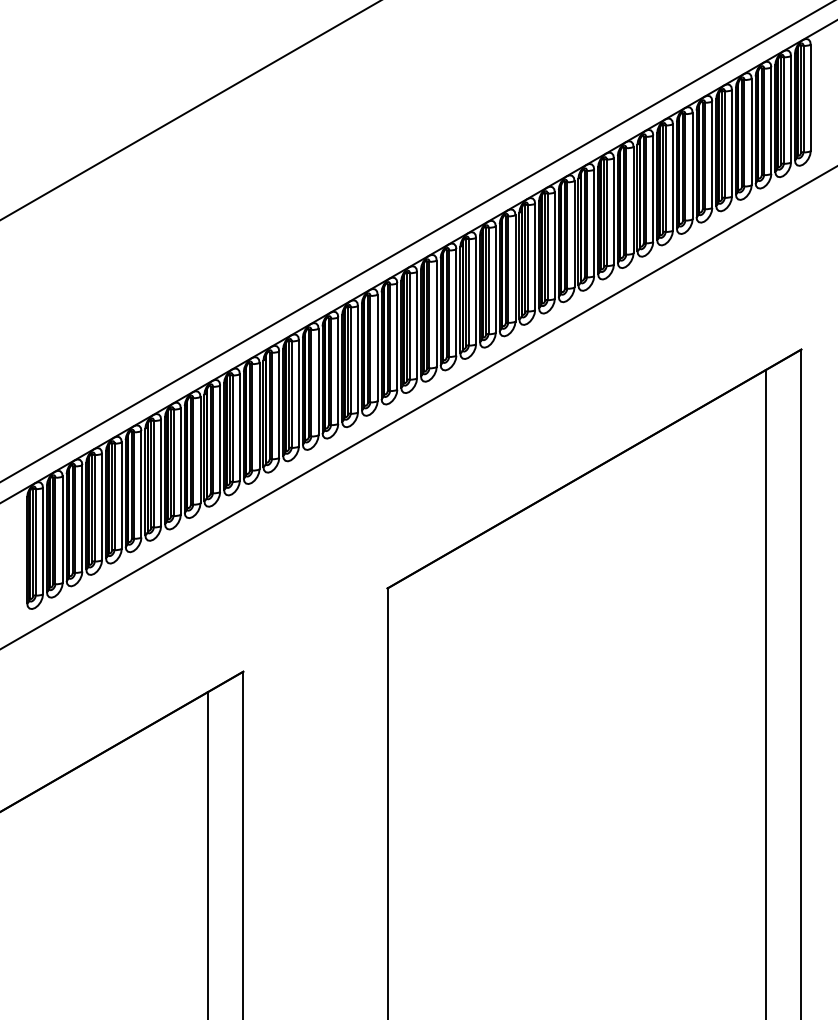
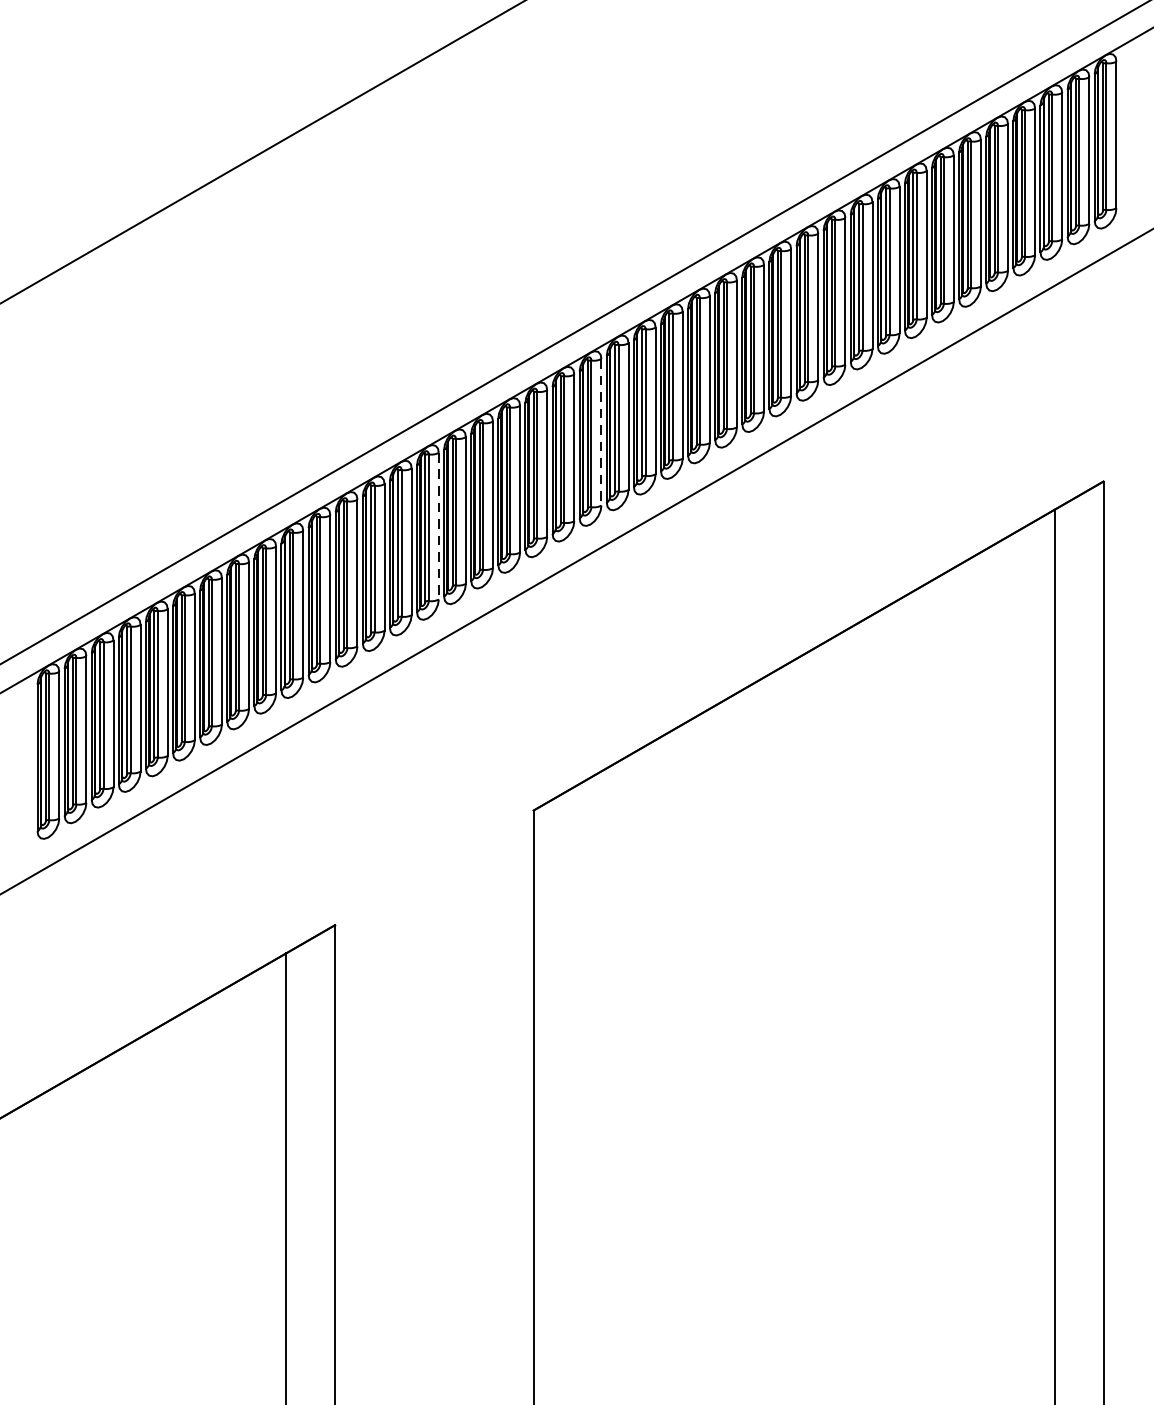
line: (436, 314) -> (601, 433), solid -> dashed
line: (318, 382) -> (438, 526), solid -> dashed

